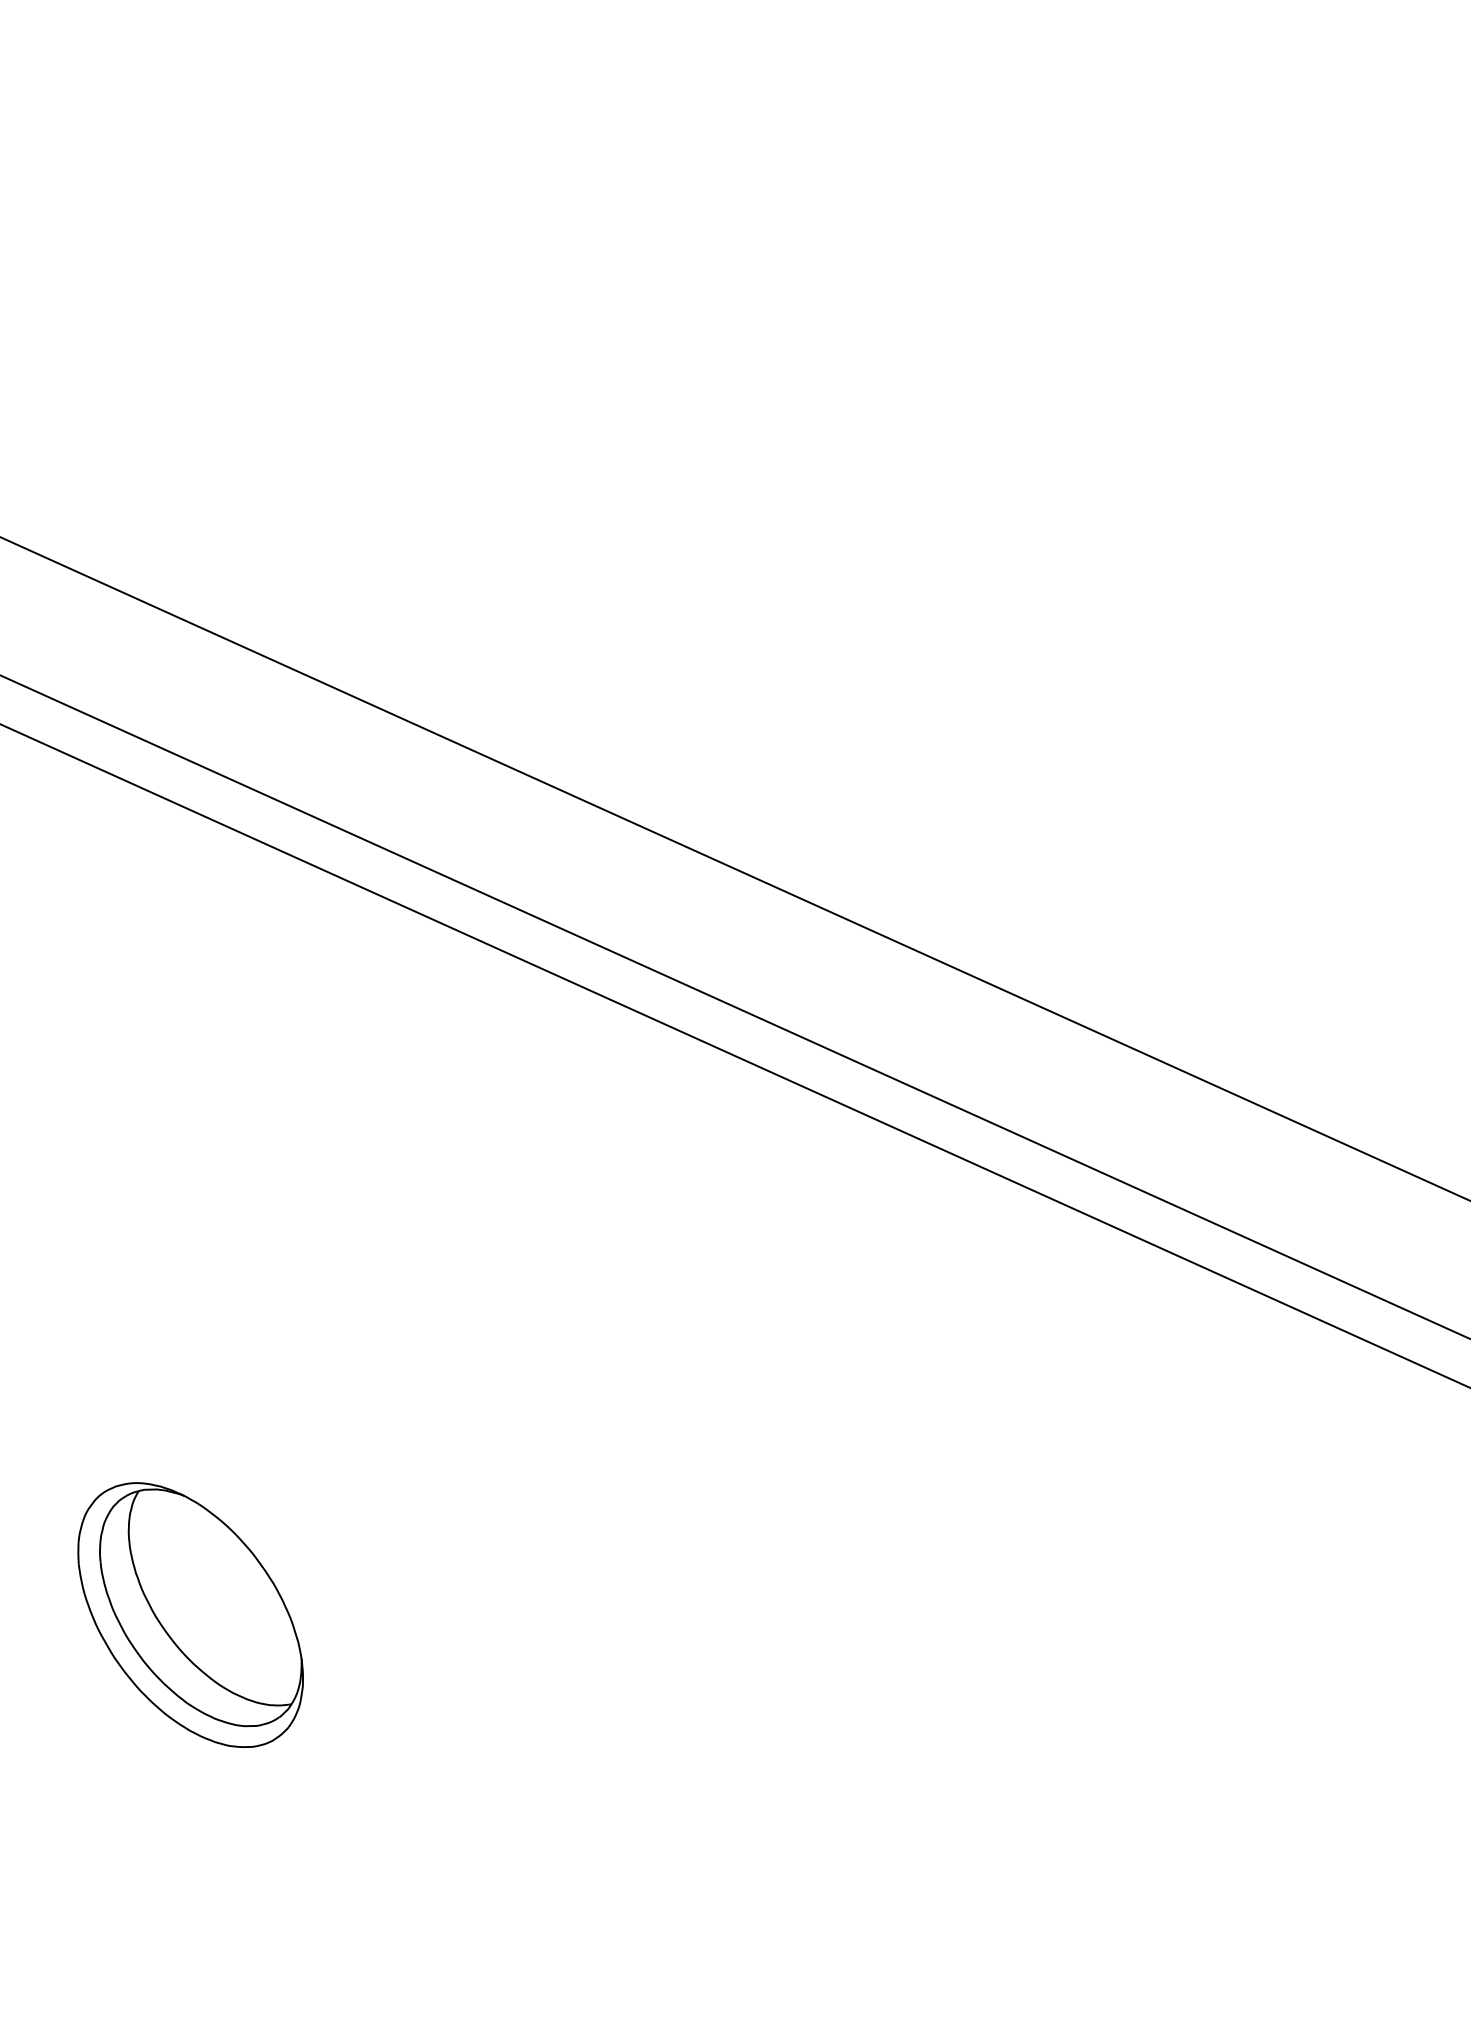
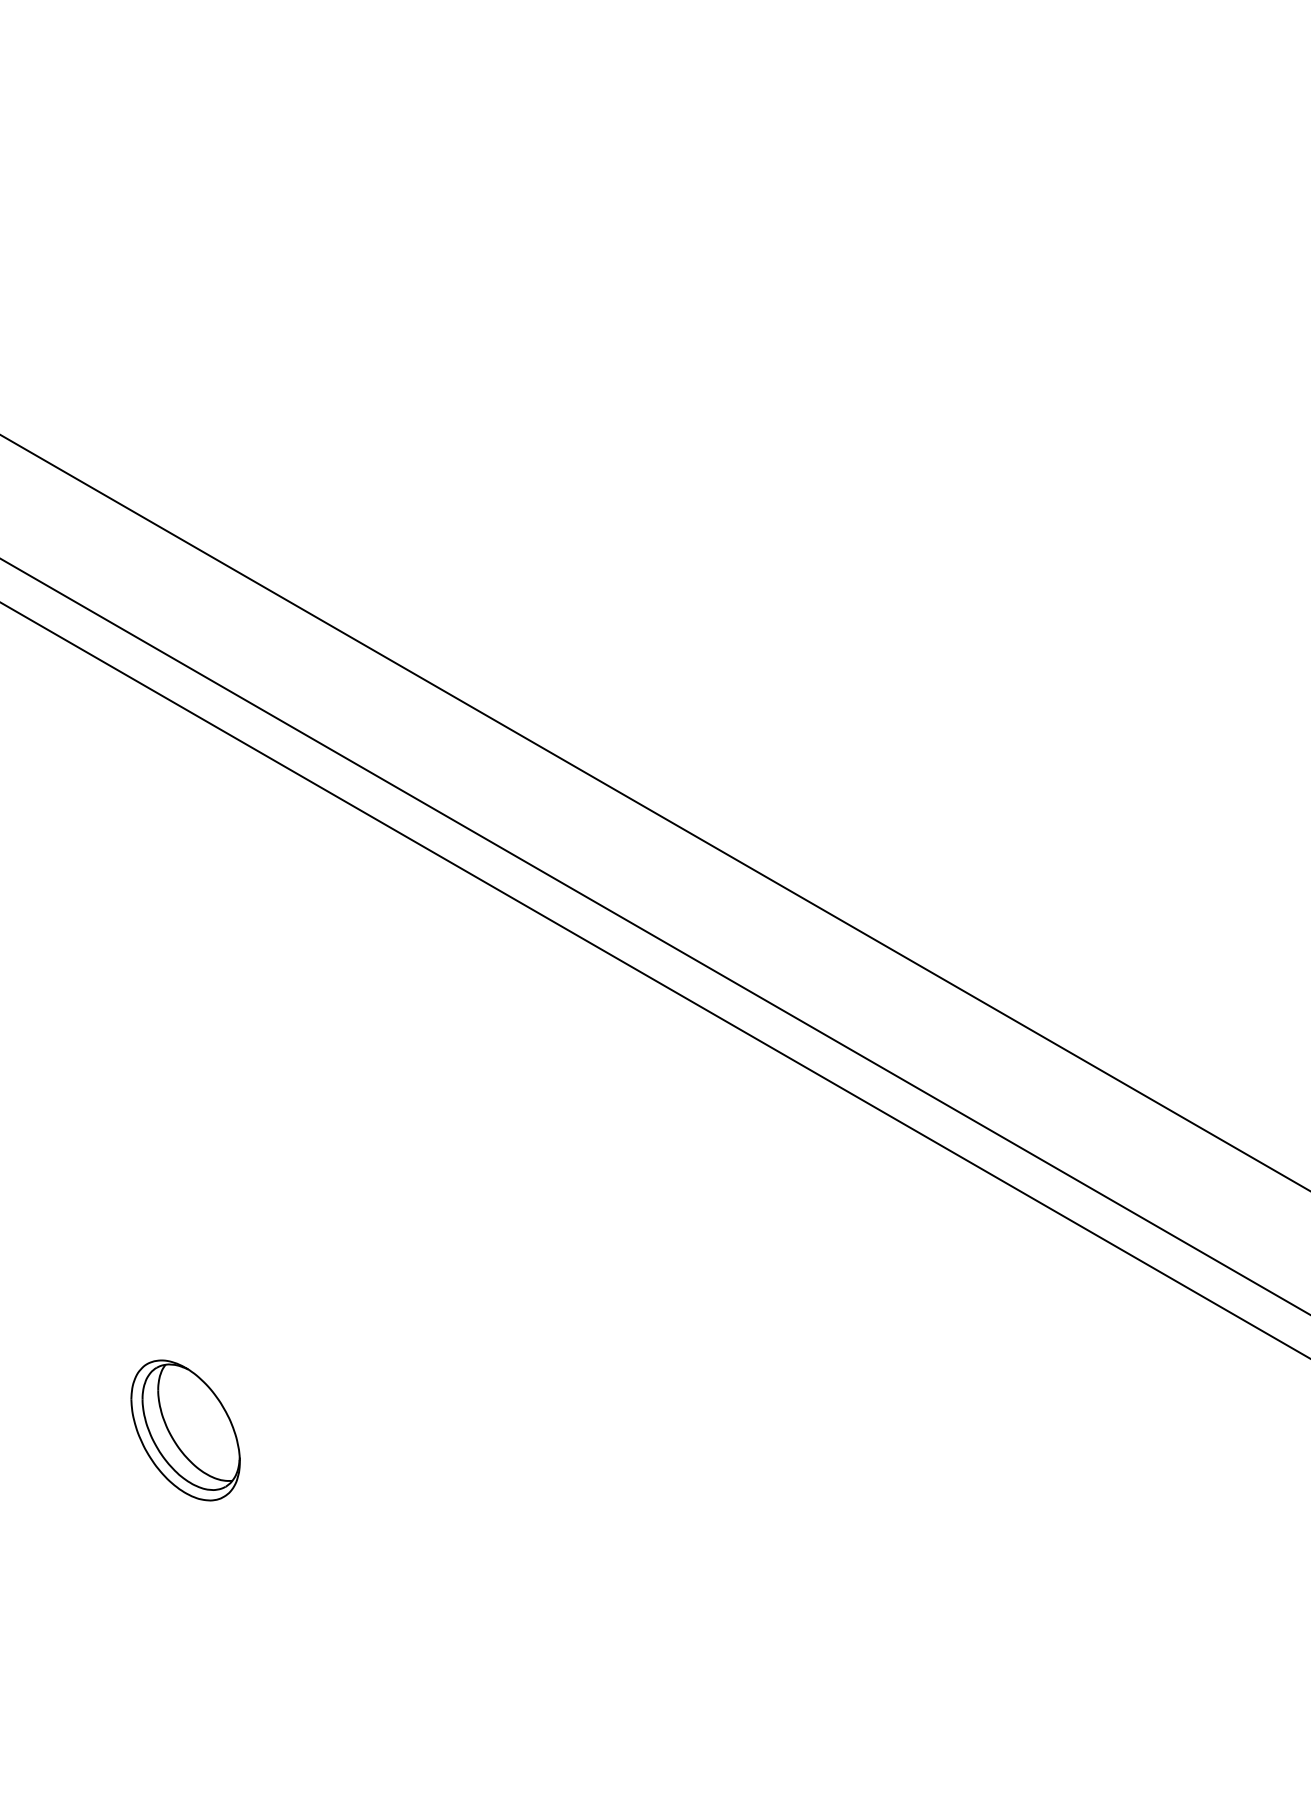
part: (190, 1615) -> (185, 1430), size x0.6

